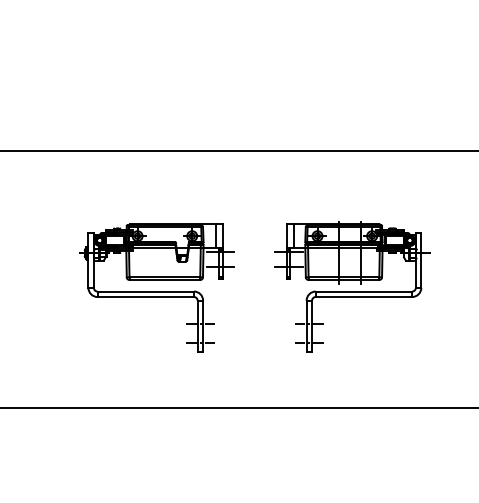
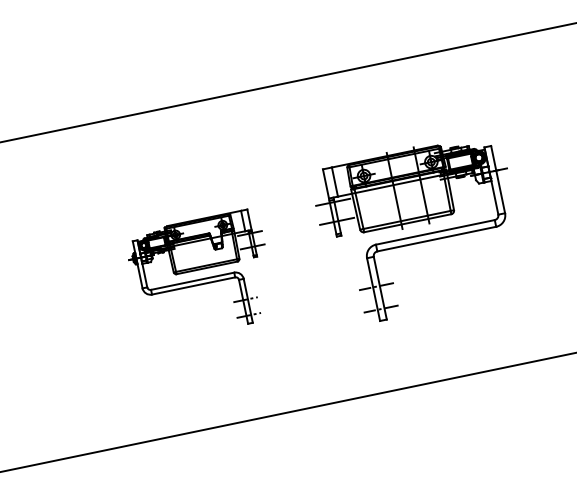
part: (352, 286) -> (419, 229), moved
part: (156, 287) -> (200, 275), size x0.7

